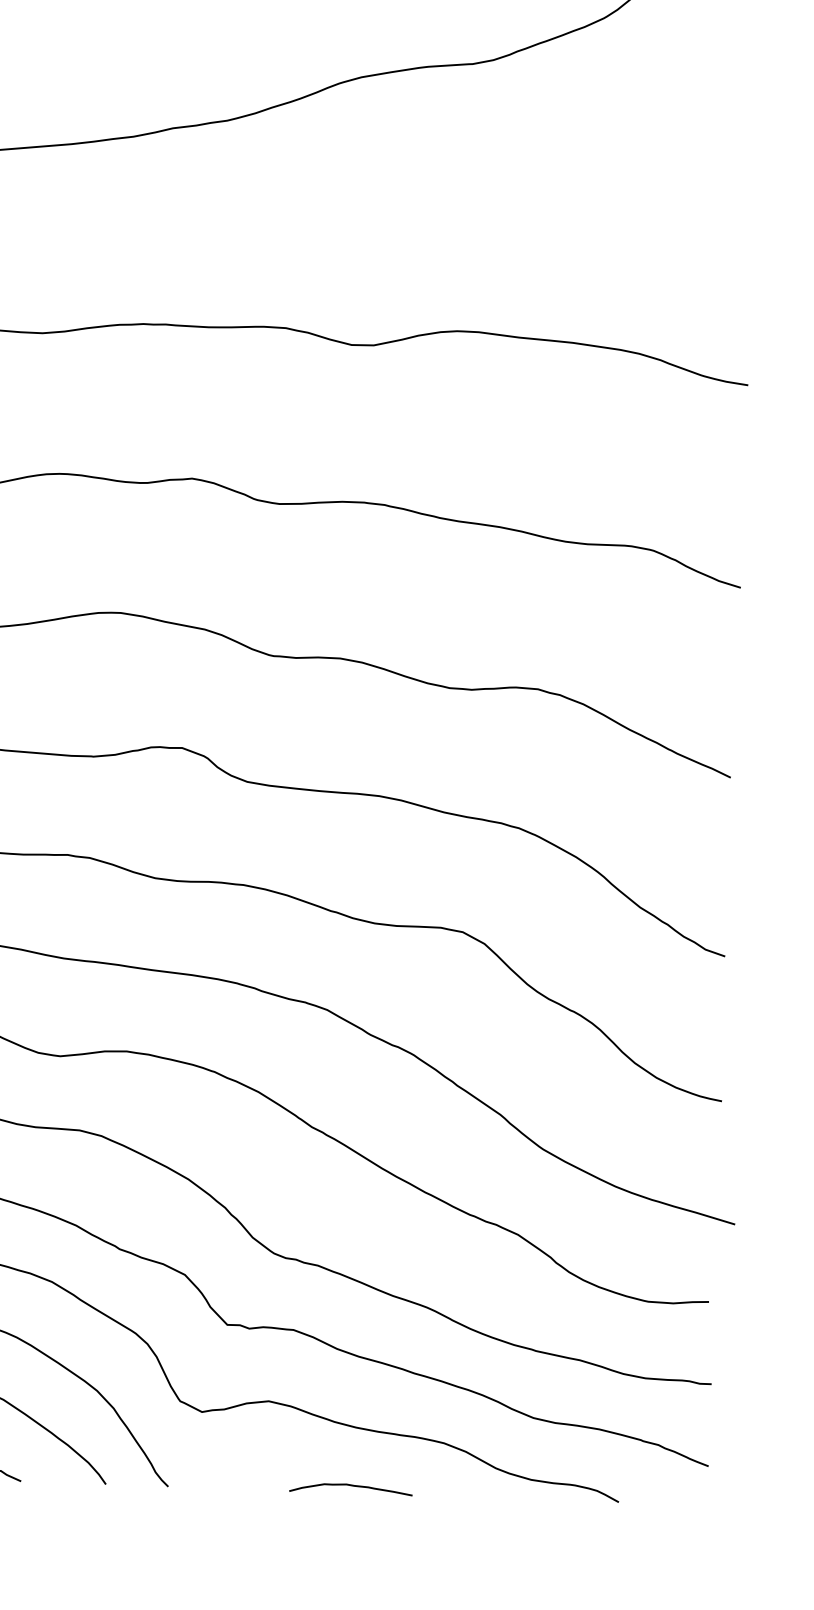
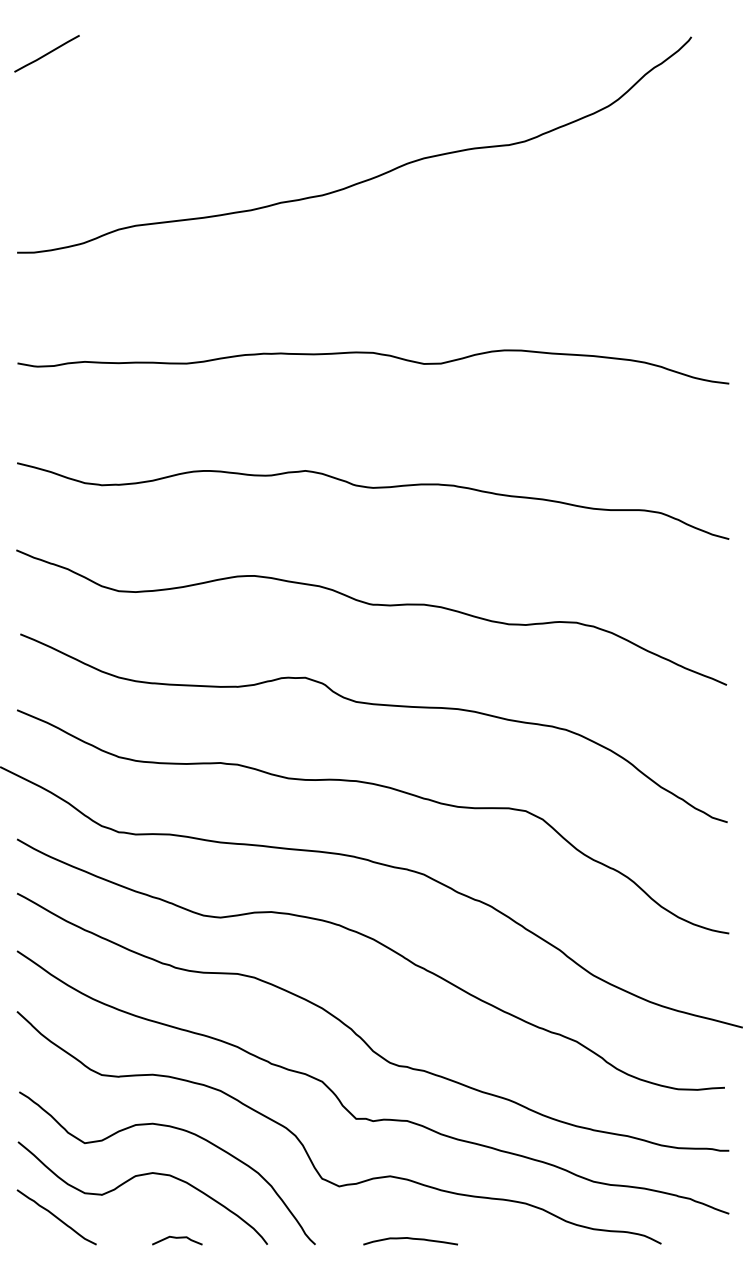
curve: (350, 1486) -> (410, 1239), moved

